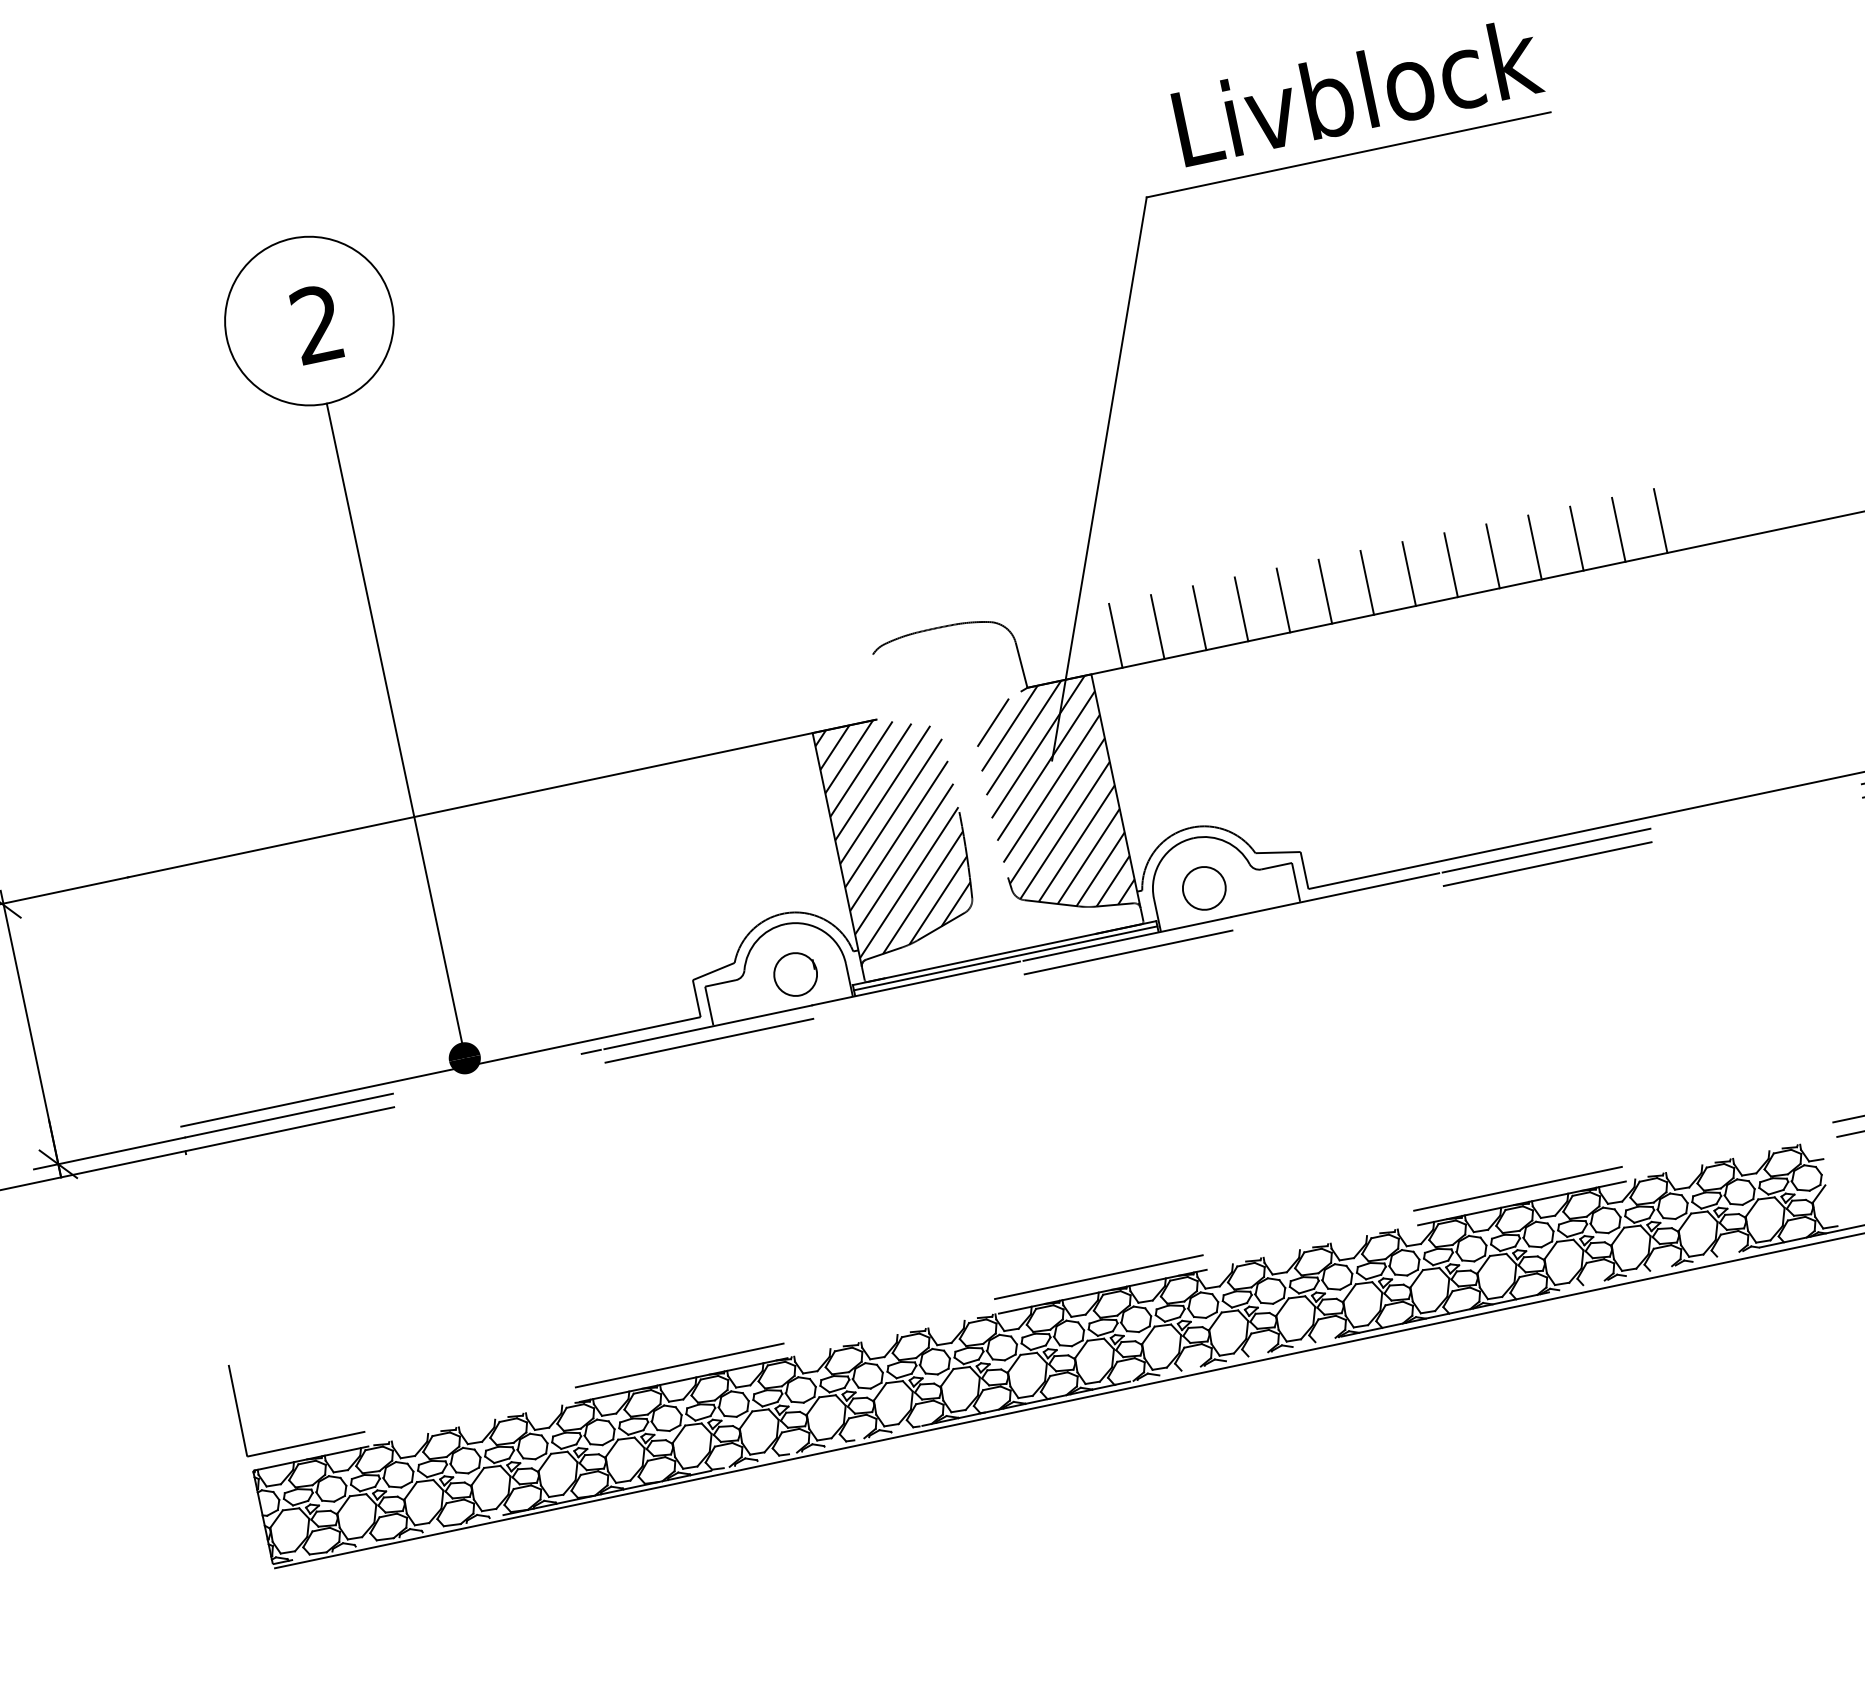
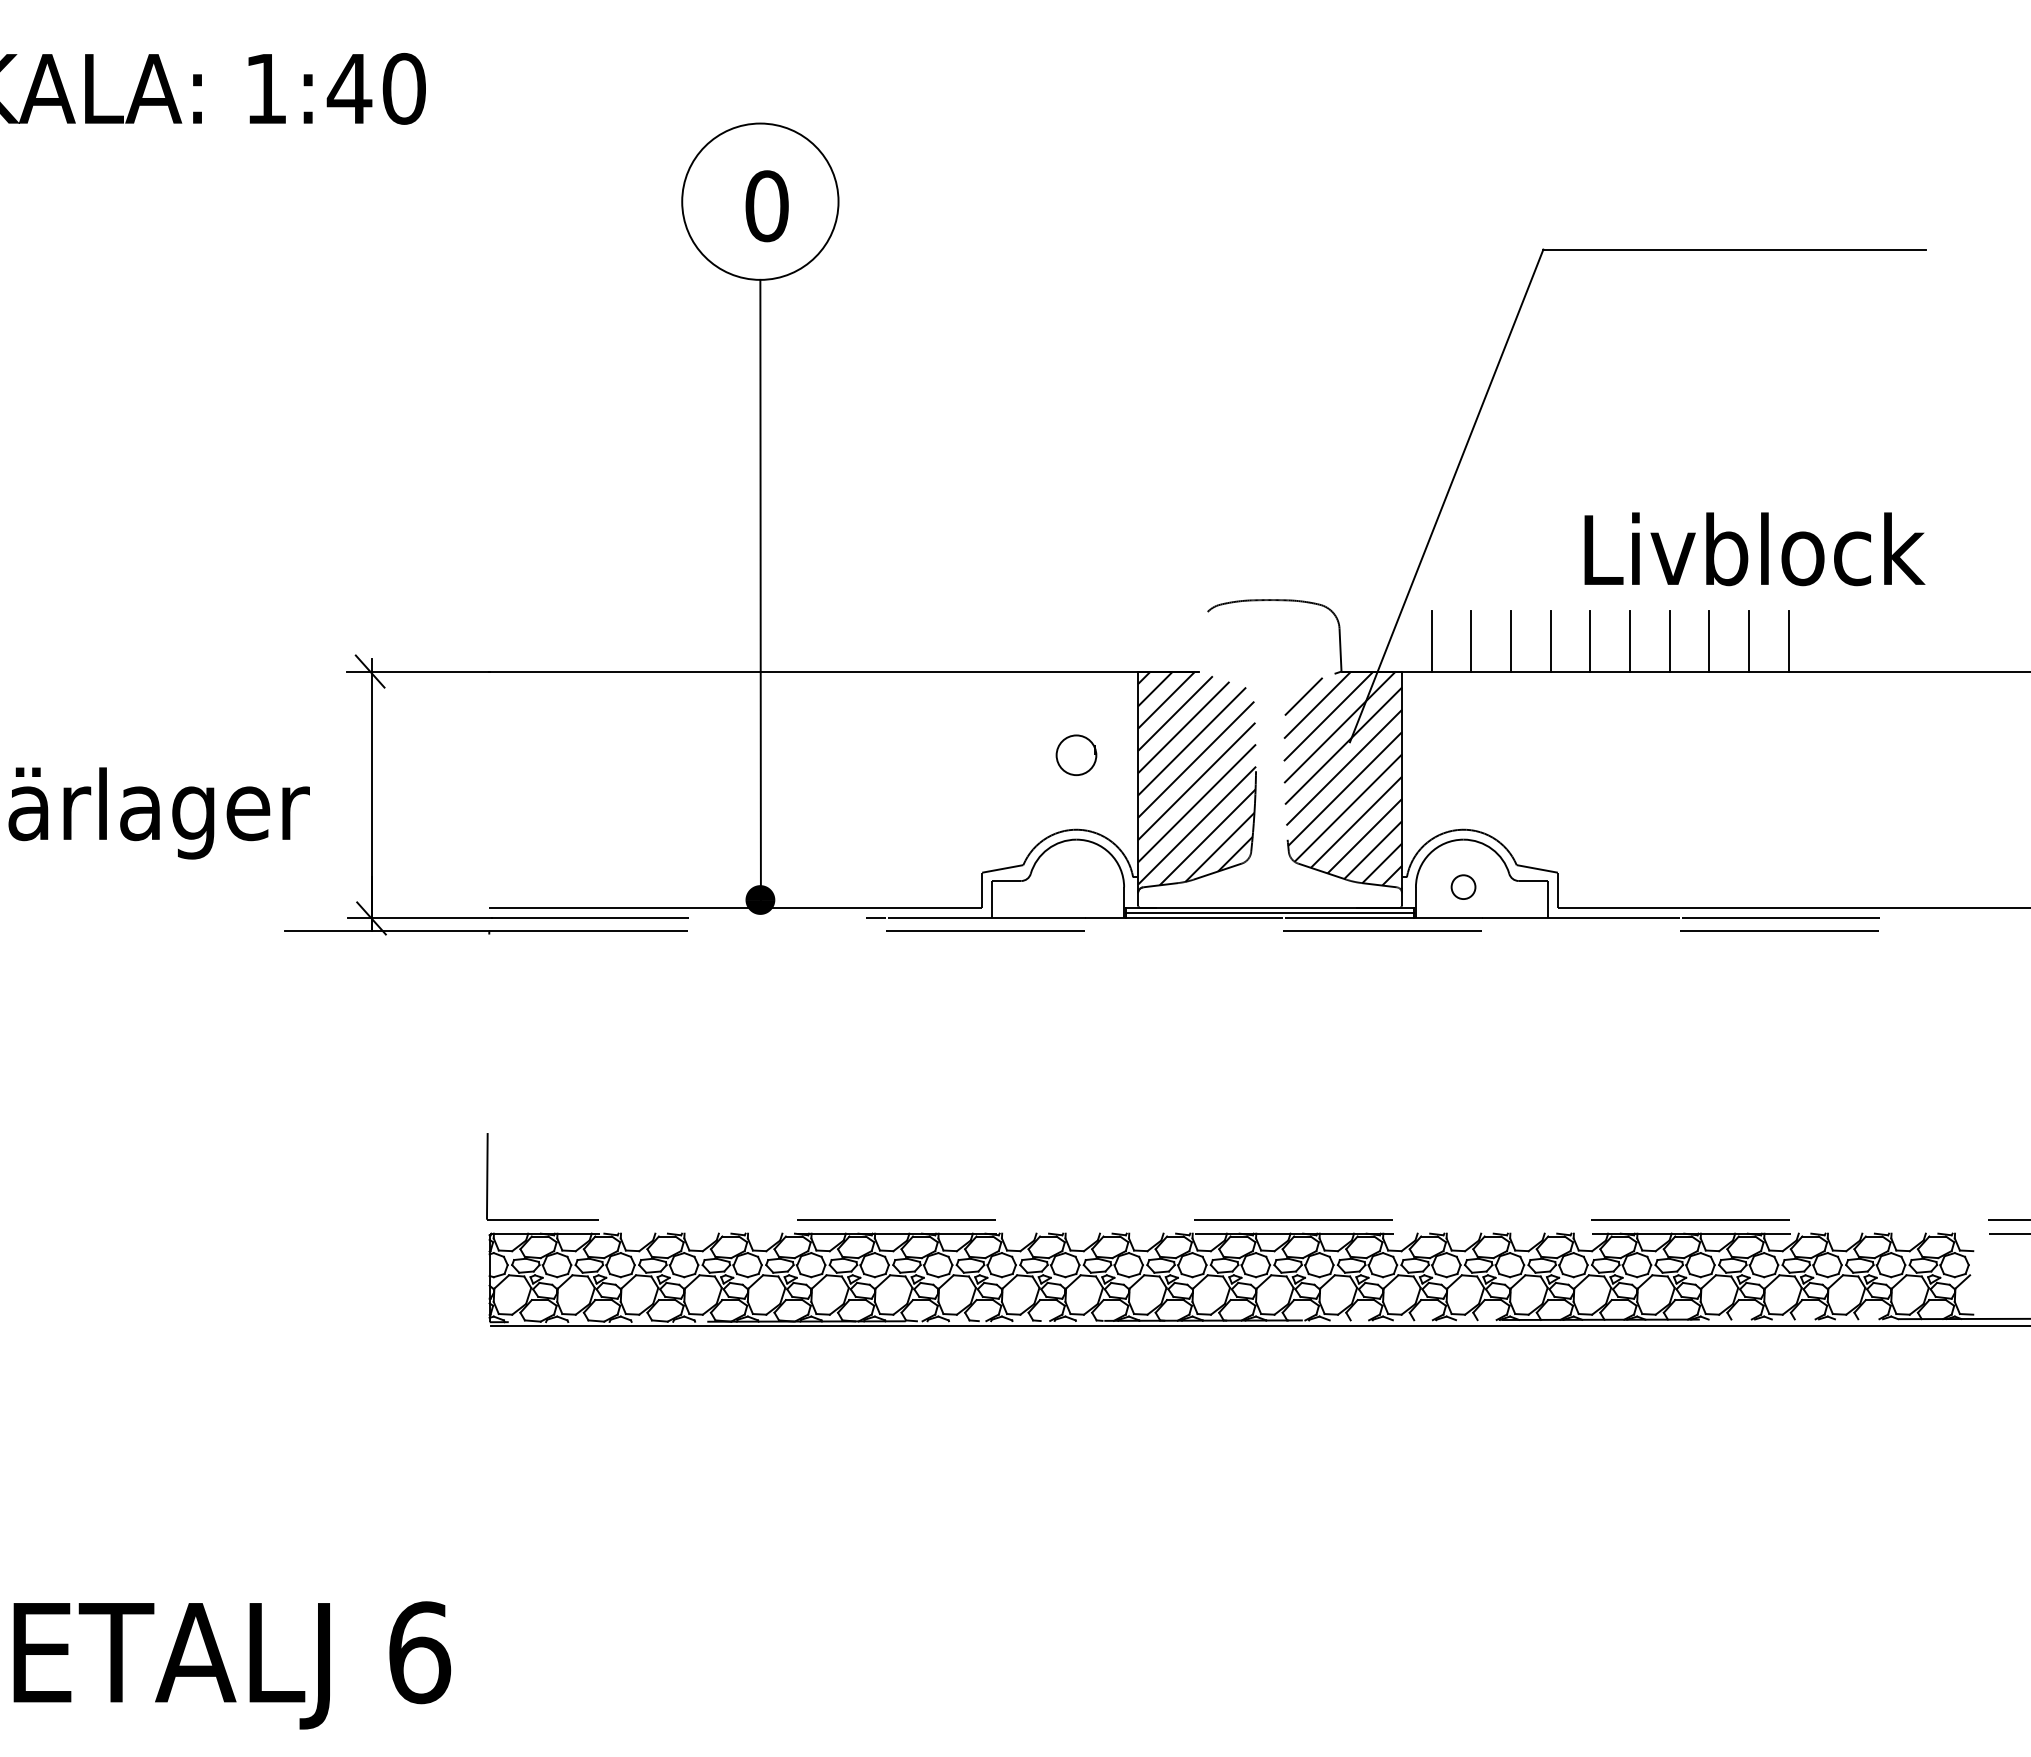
text: (1357, 92) -> (1754, 549), moved
text: (316, 324) -> (766, 206), 2 -> 0
line: (1660, 521) -> (1947, 641), removed
line: (1618, 530) -> (1907, 641), removed
line: (1577, 538) -> (1868, 641), removed
line: (1534, 547) -> (1828, 641), removed
circle: (1204, 887) -> (1463, 886), size x0.6
part: (795, 973) -> (1076, 754), moved

